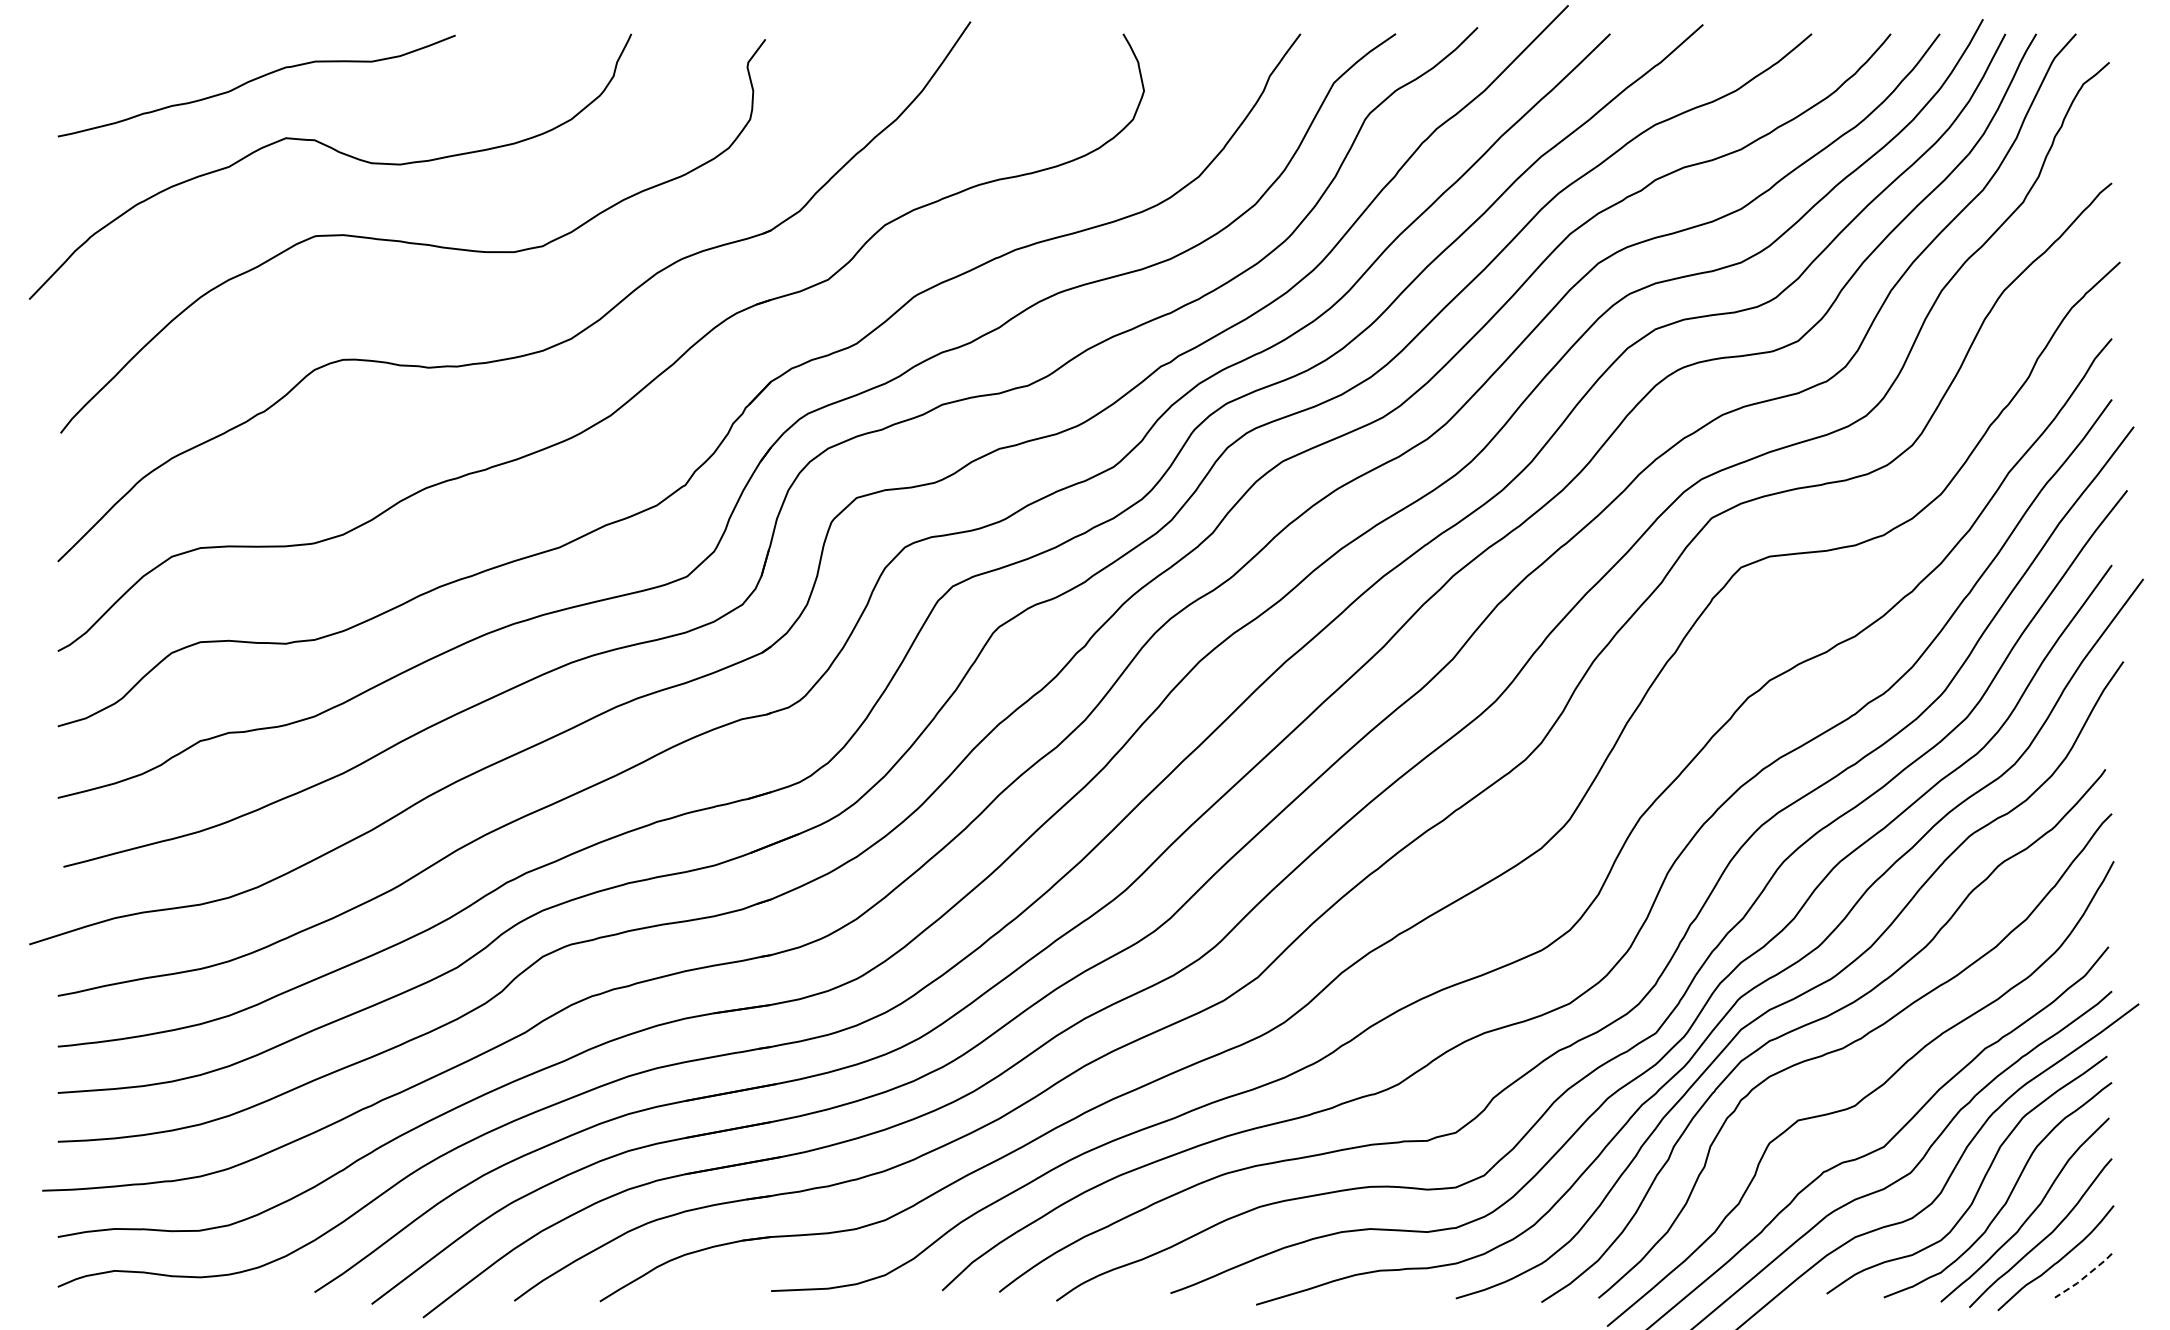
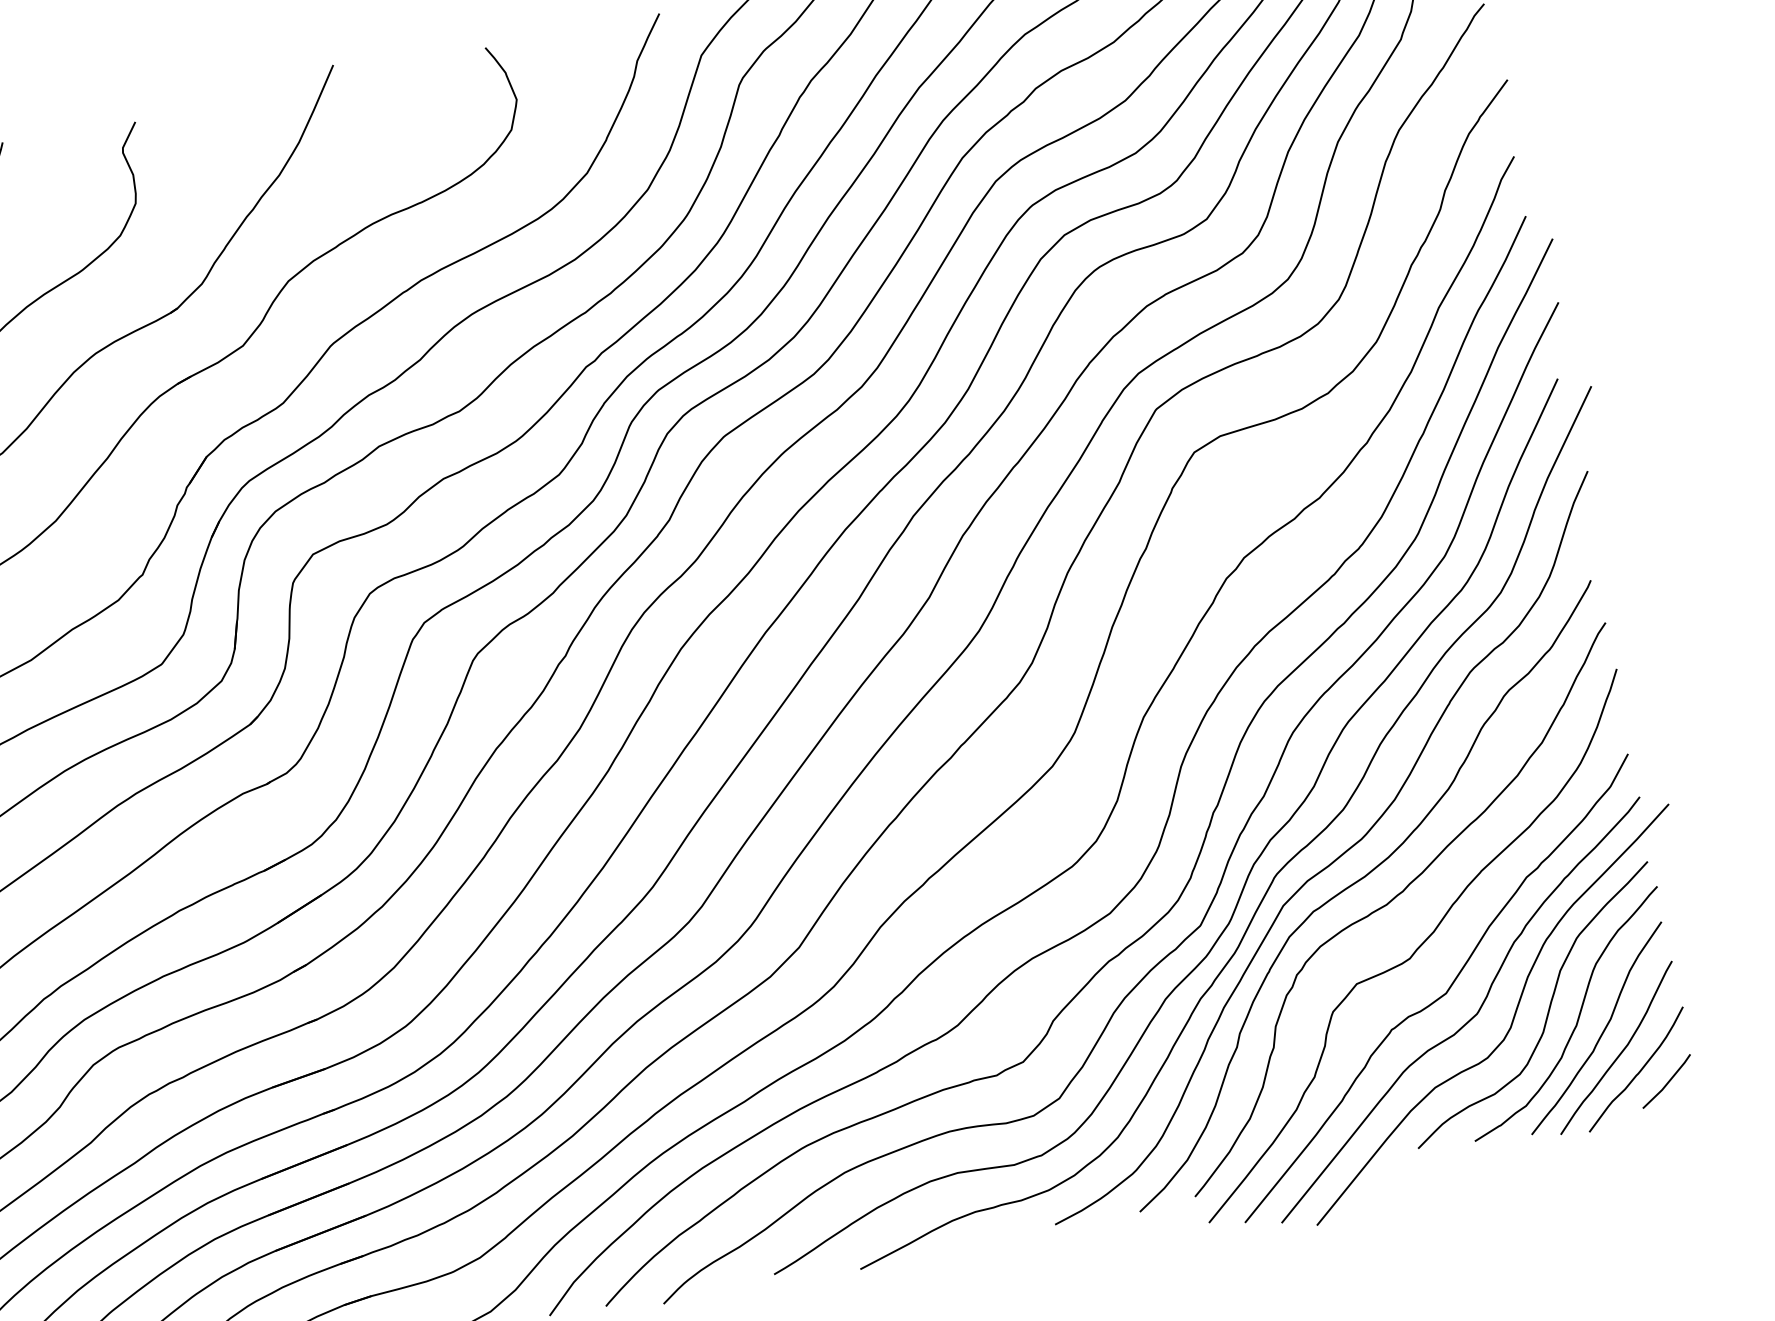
line: (2085, 1276) -> (1668, 1081), dashed -> solid

